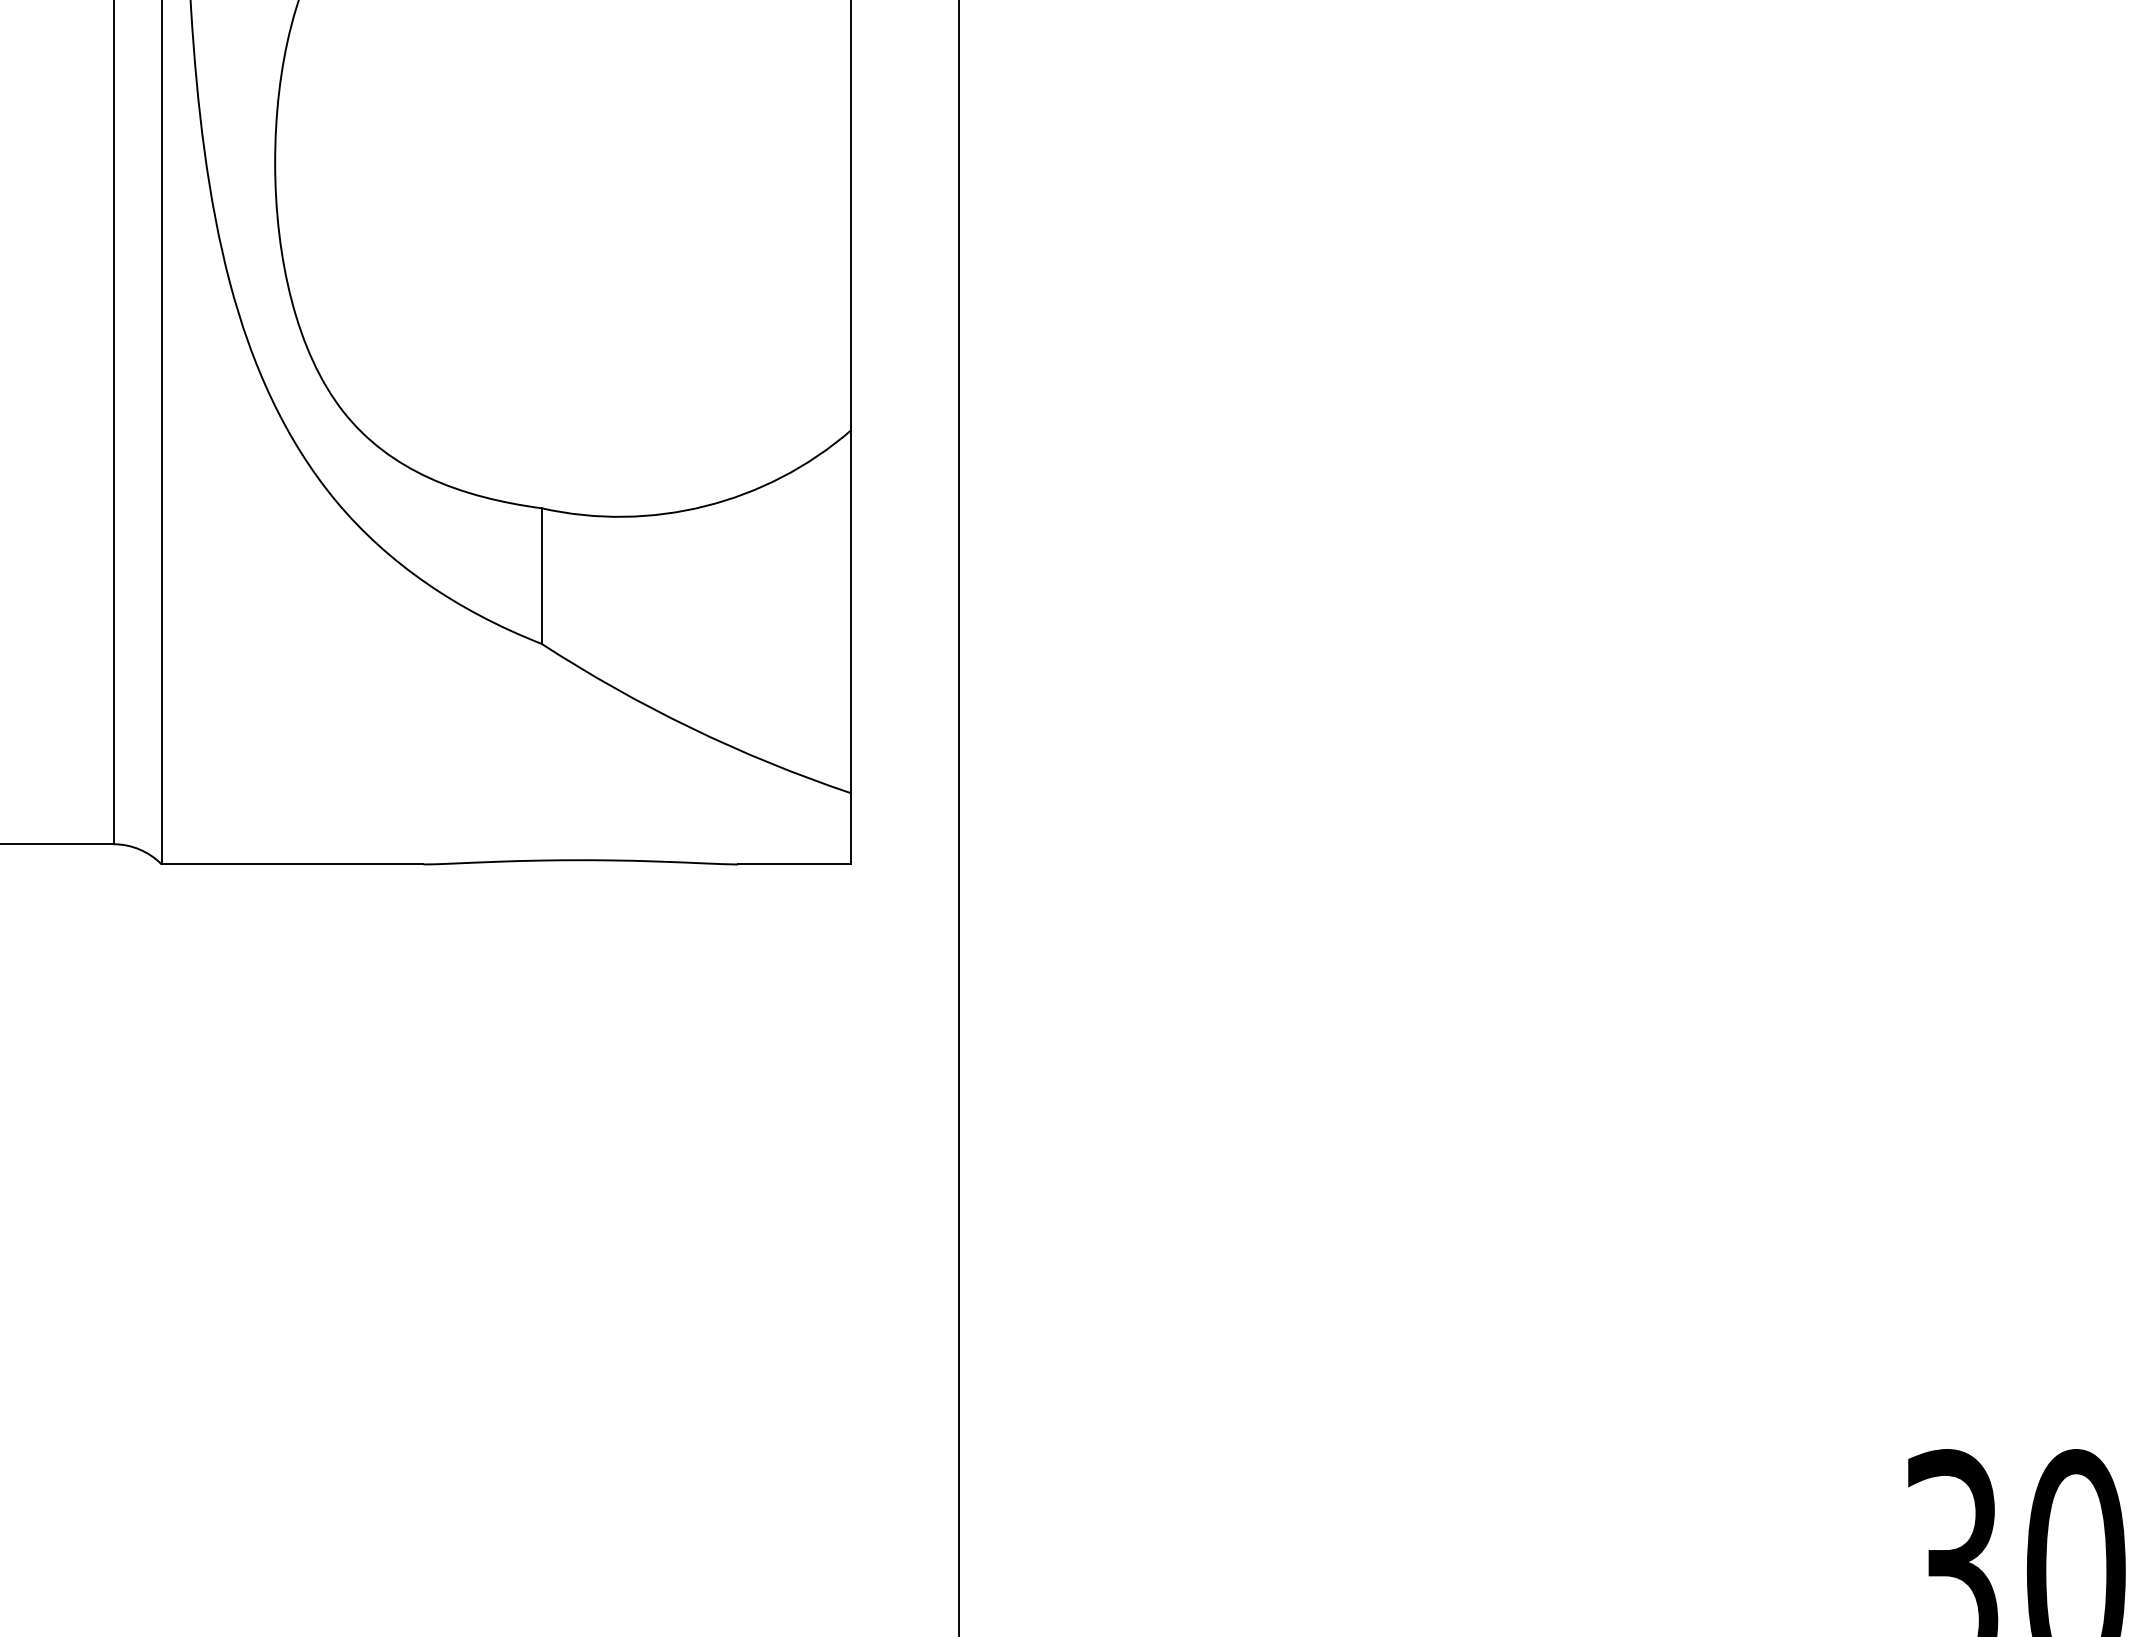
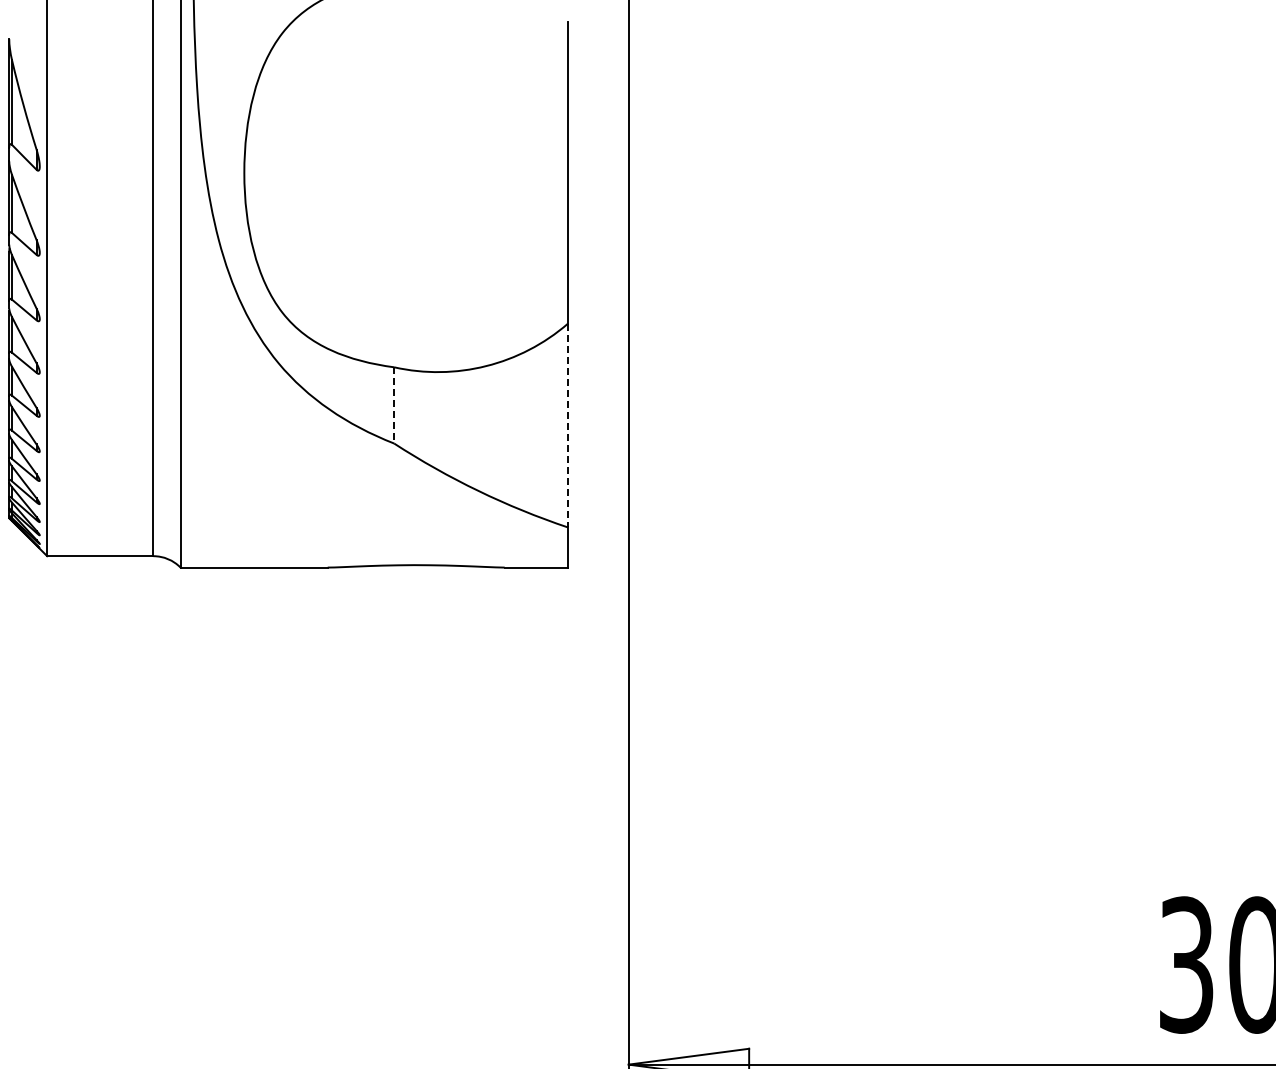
line: (542, 576) -> (394, 405), solid -> dashed
line: (849, 611) -> (567, 425), solid -> dashed

